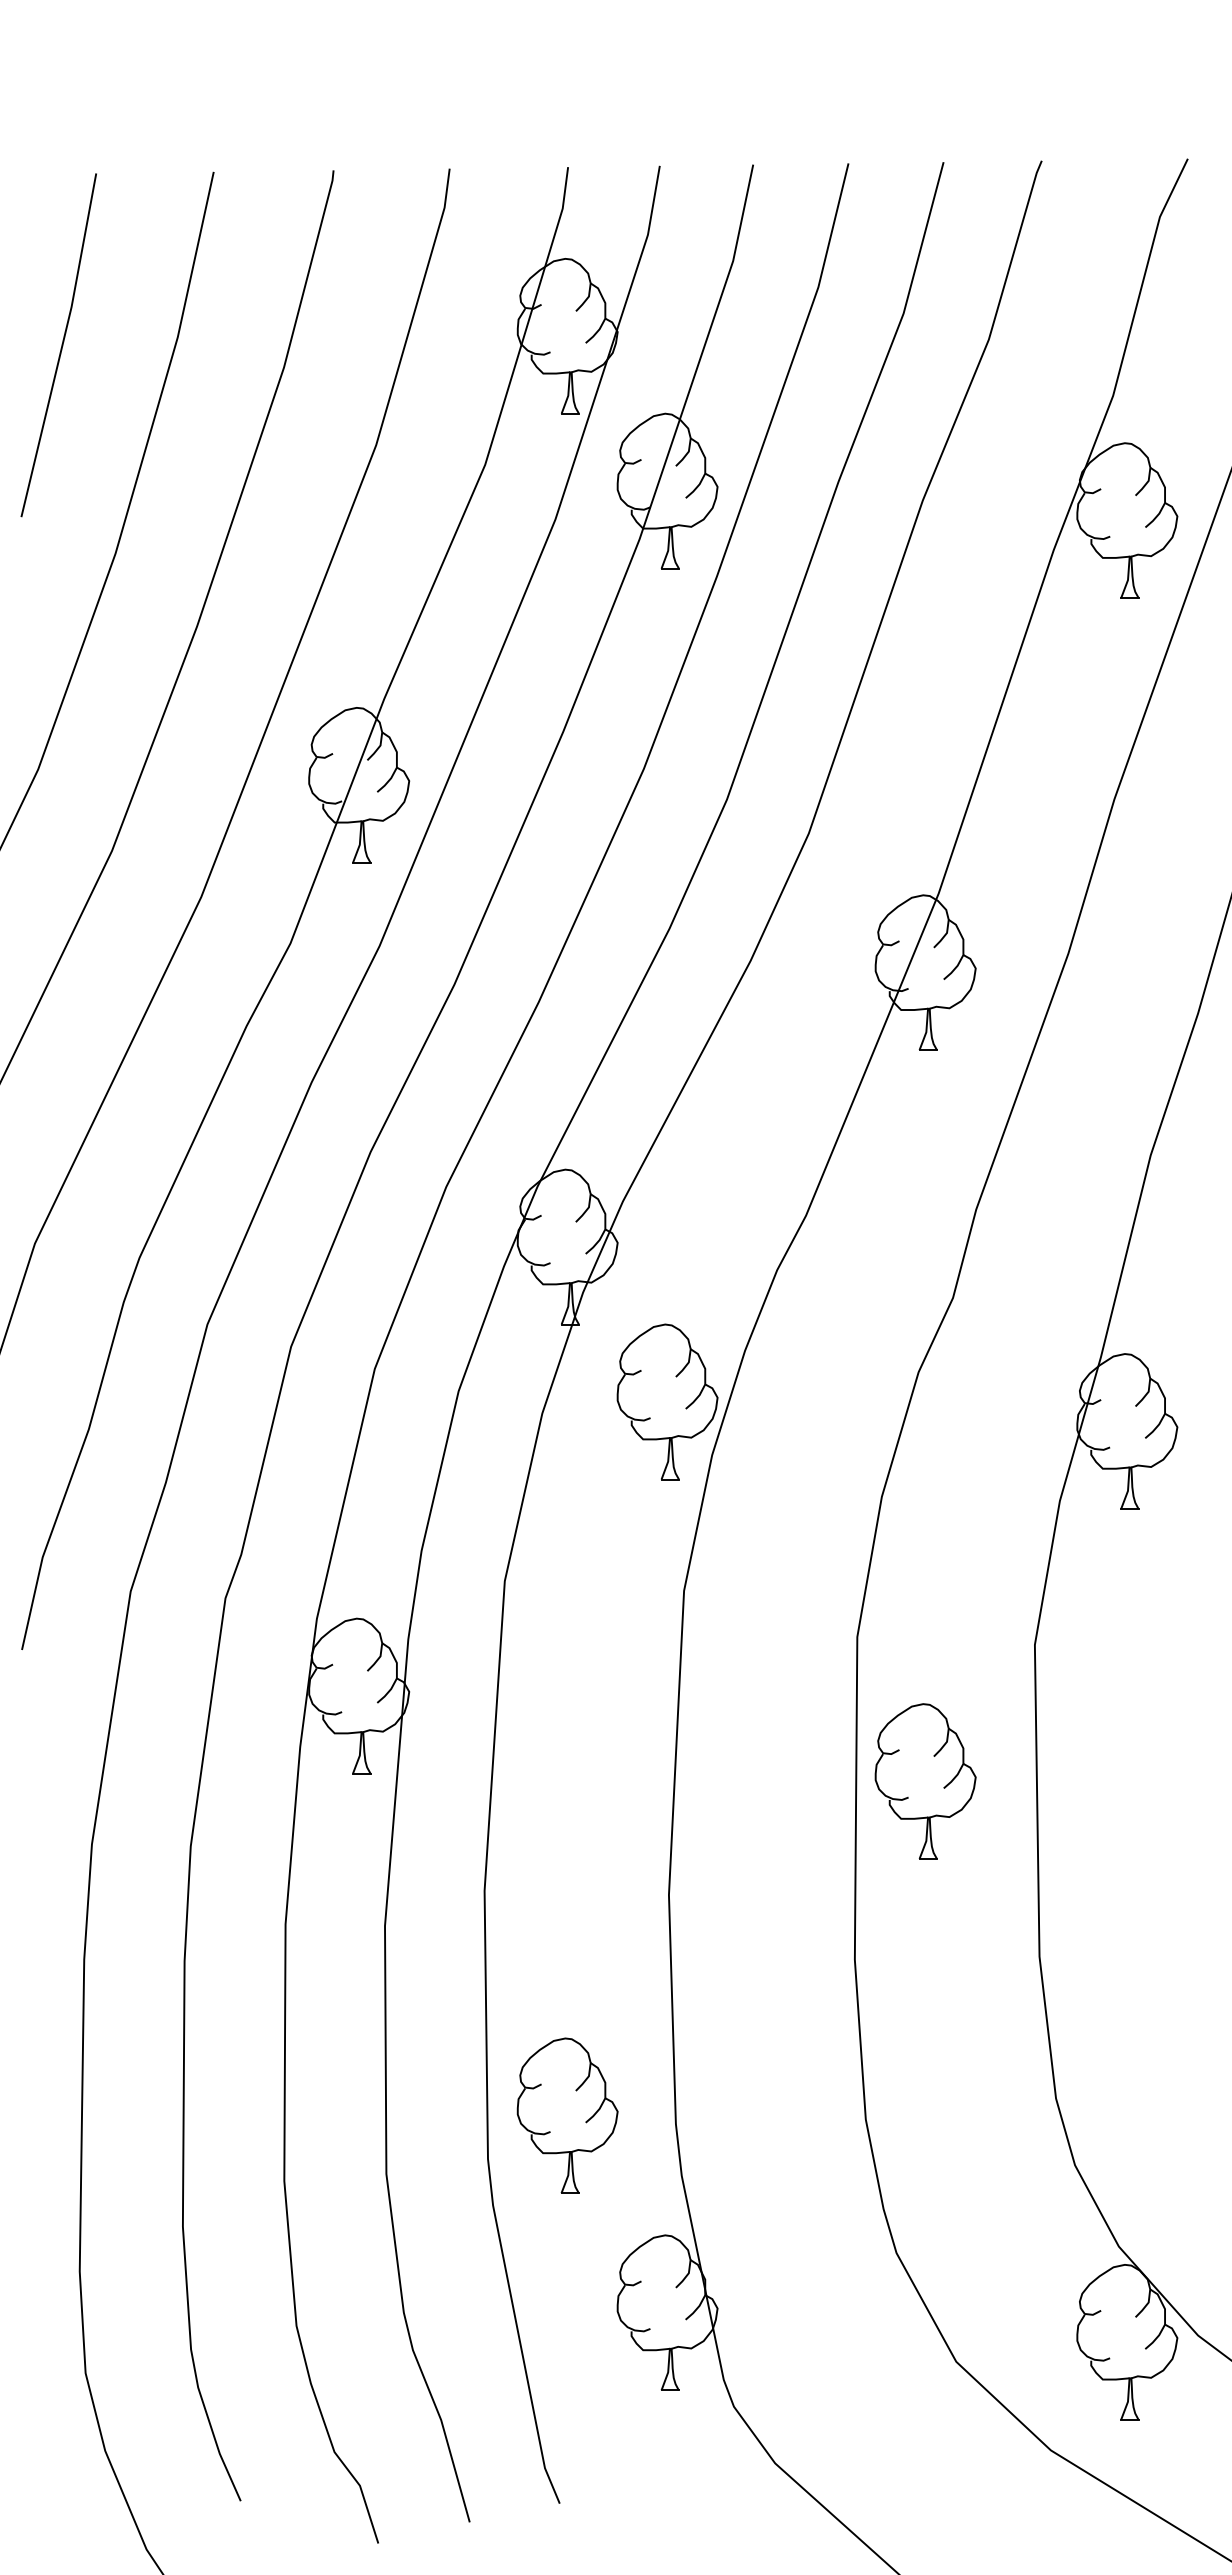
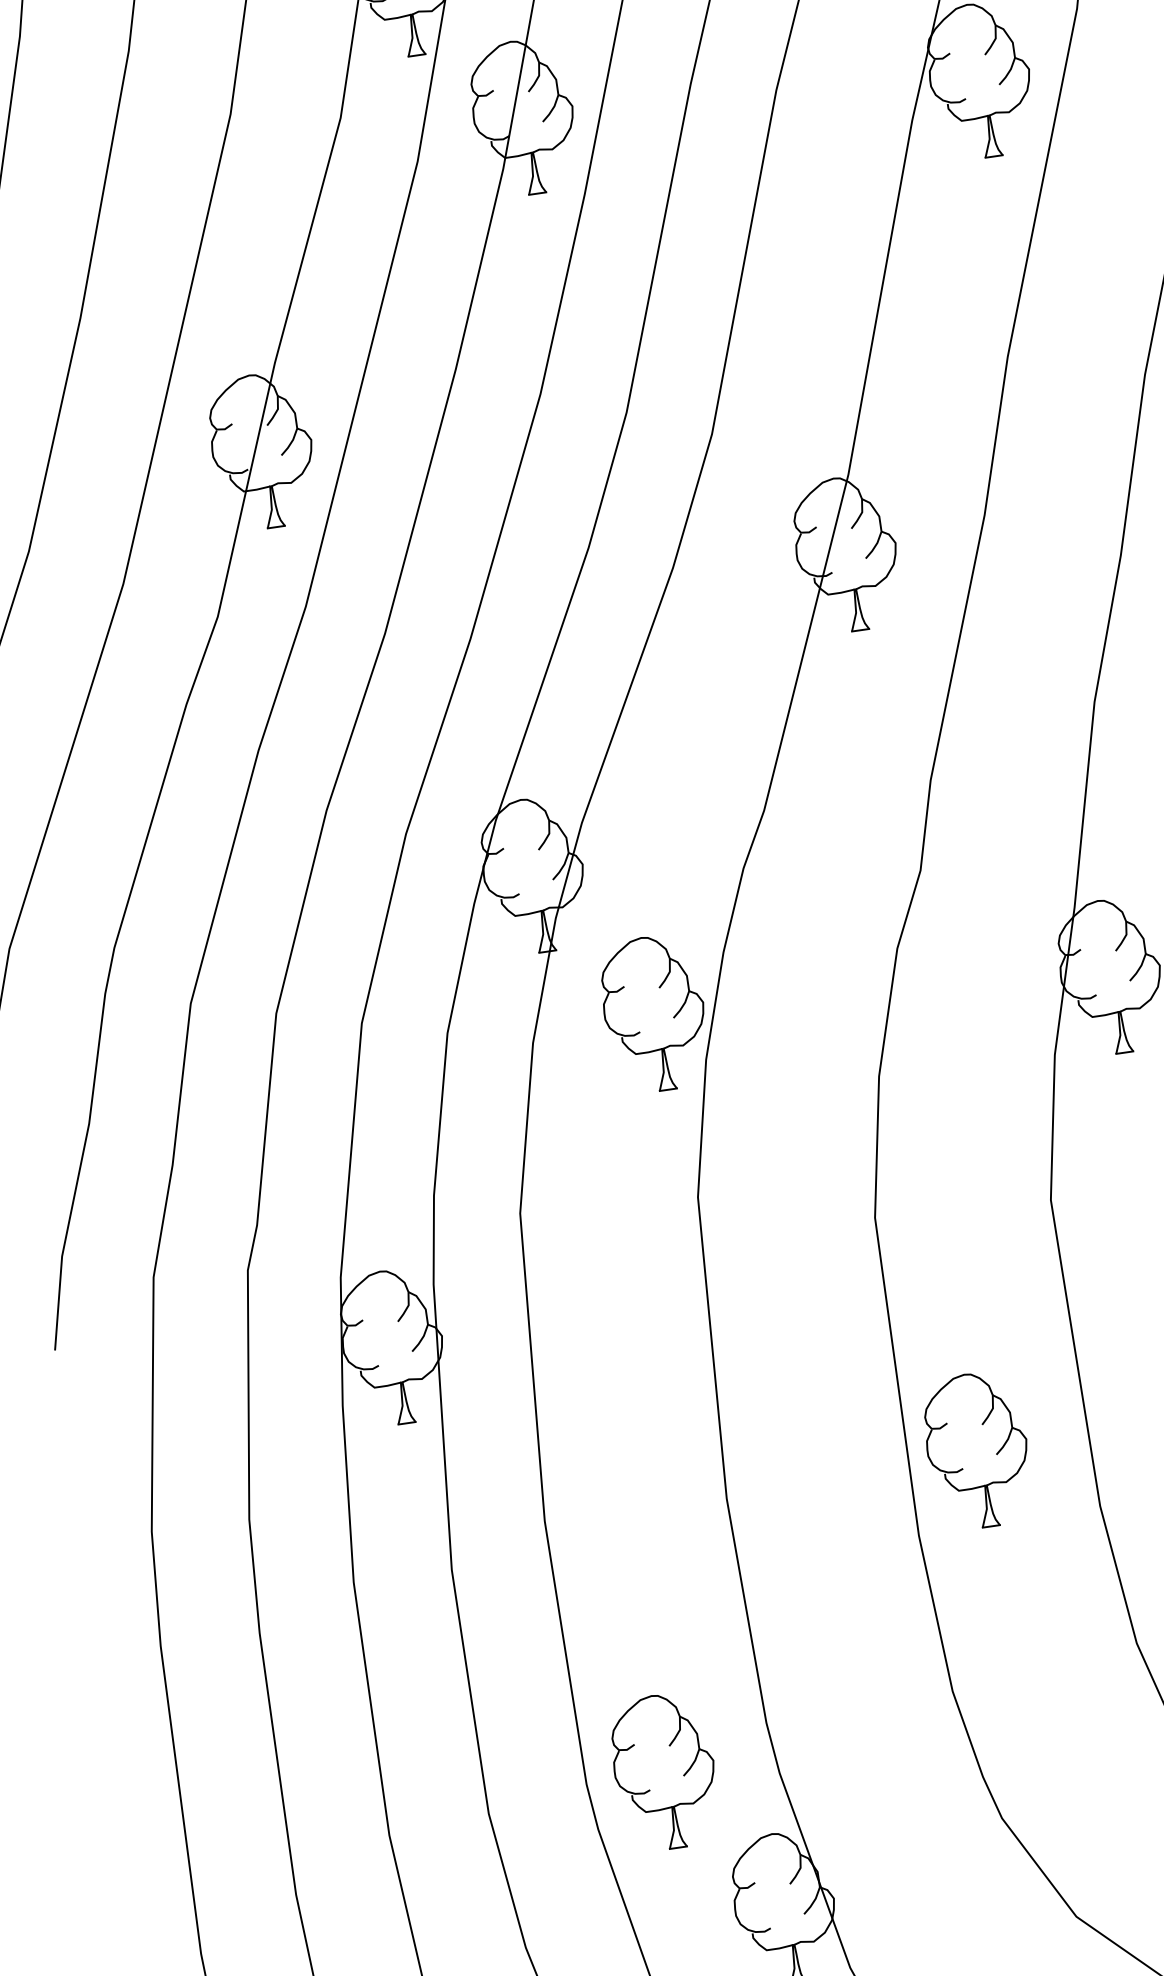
part: (925, 1781) -> (977, 1450), moved
part: (567, 2115) -> (664, 1771), moved

